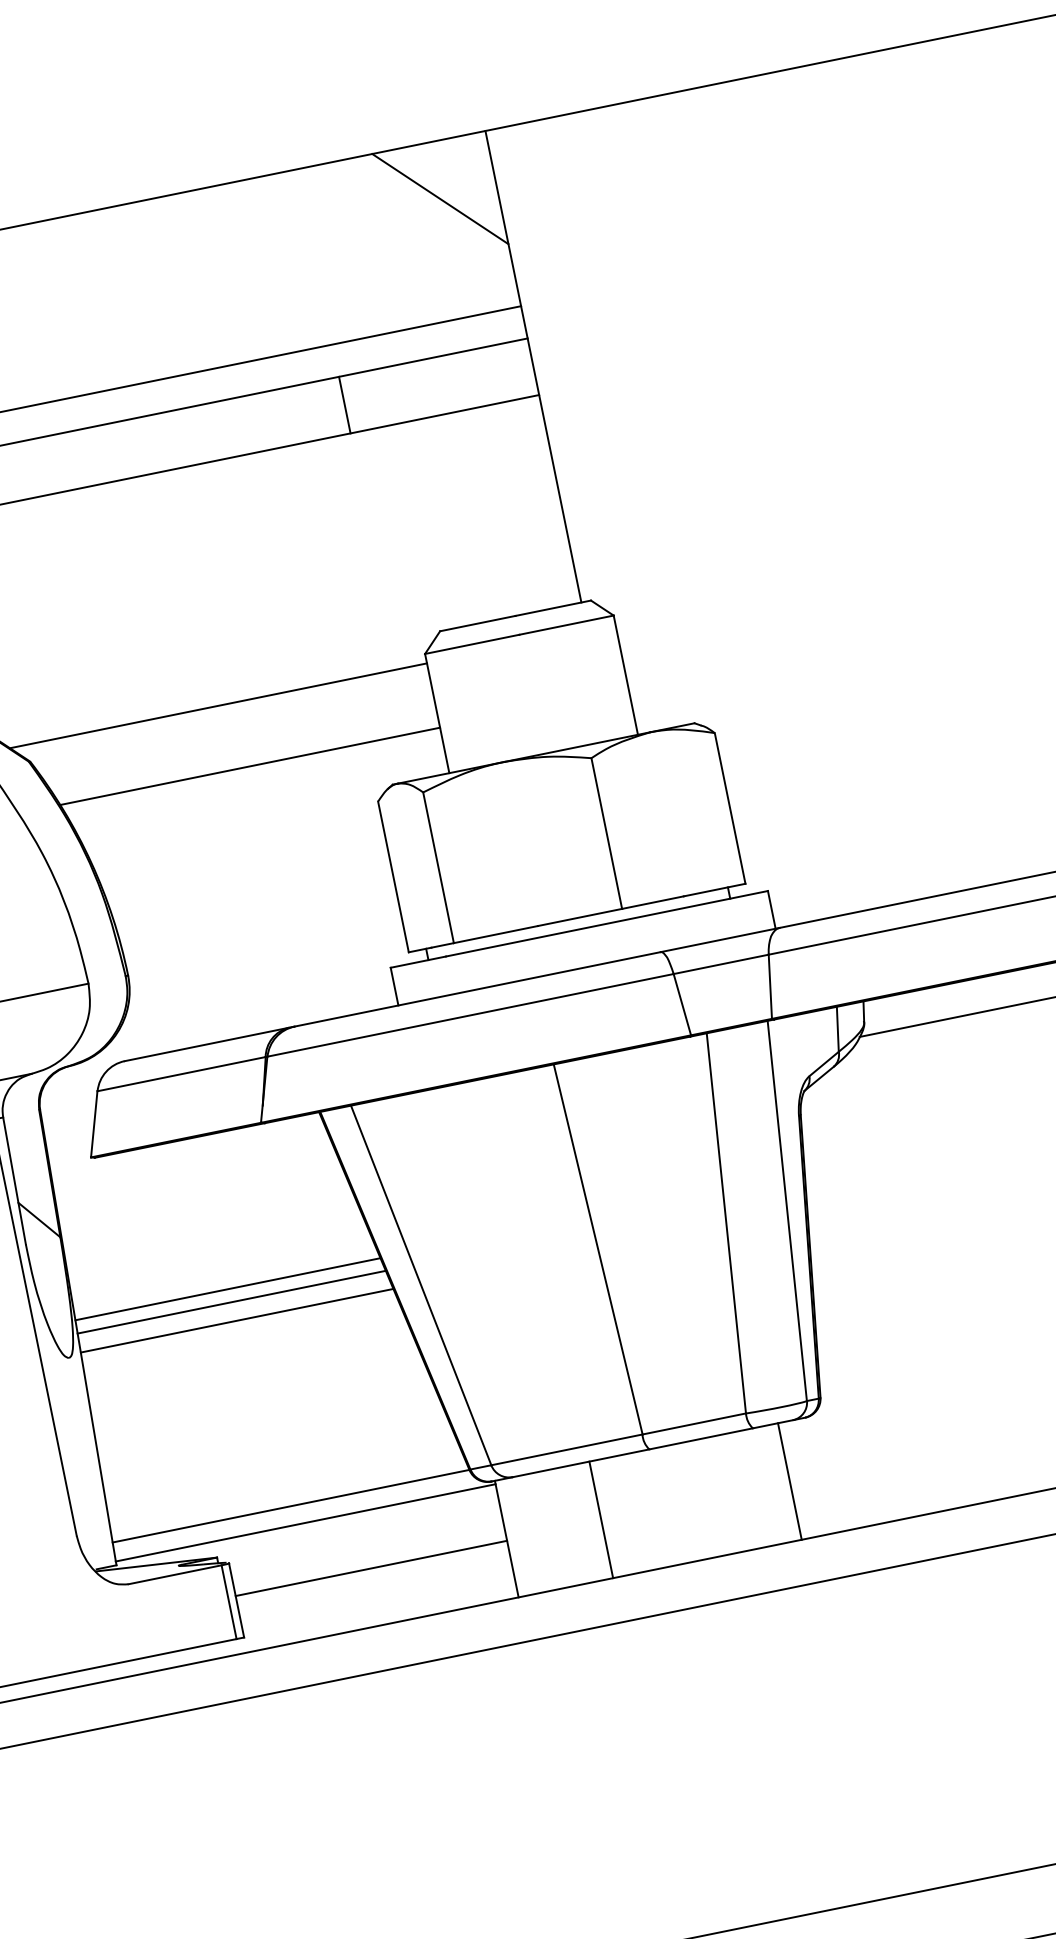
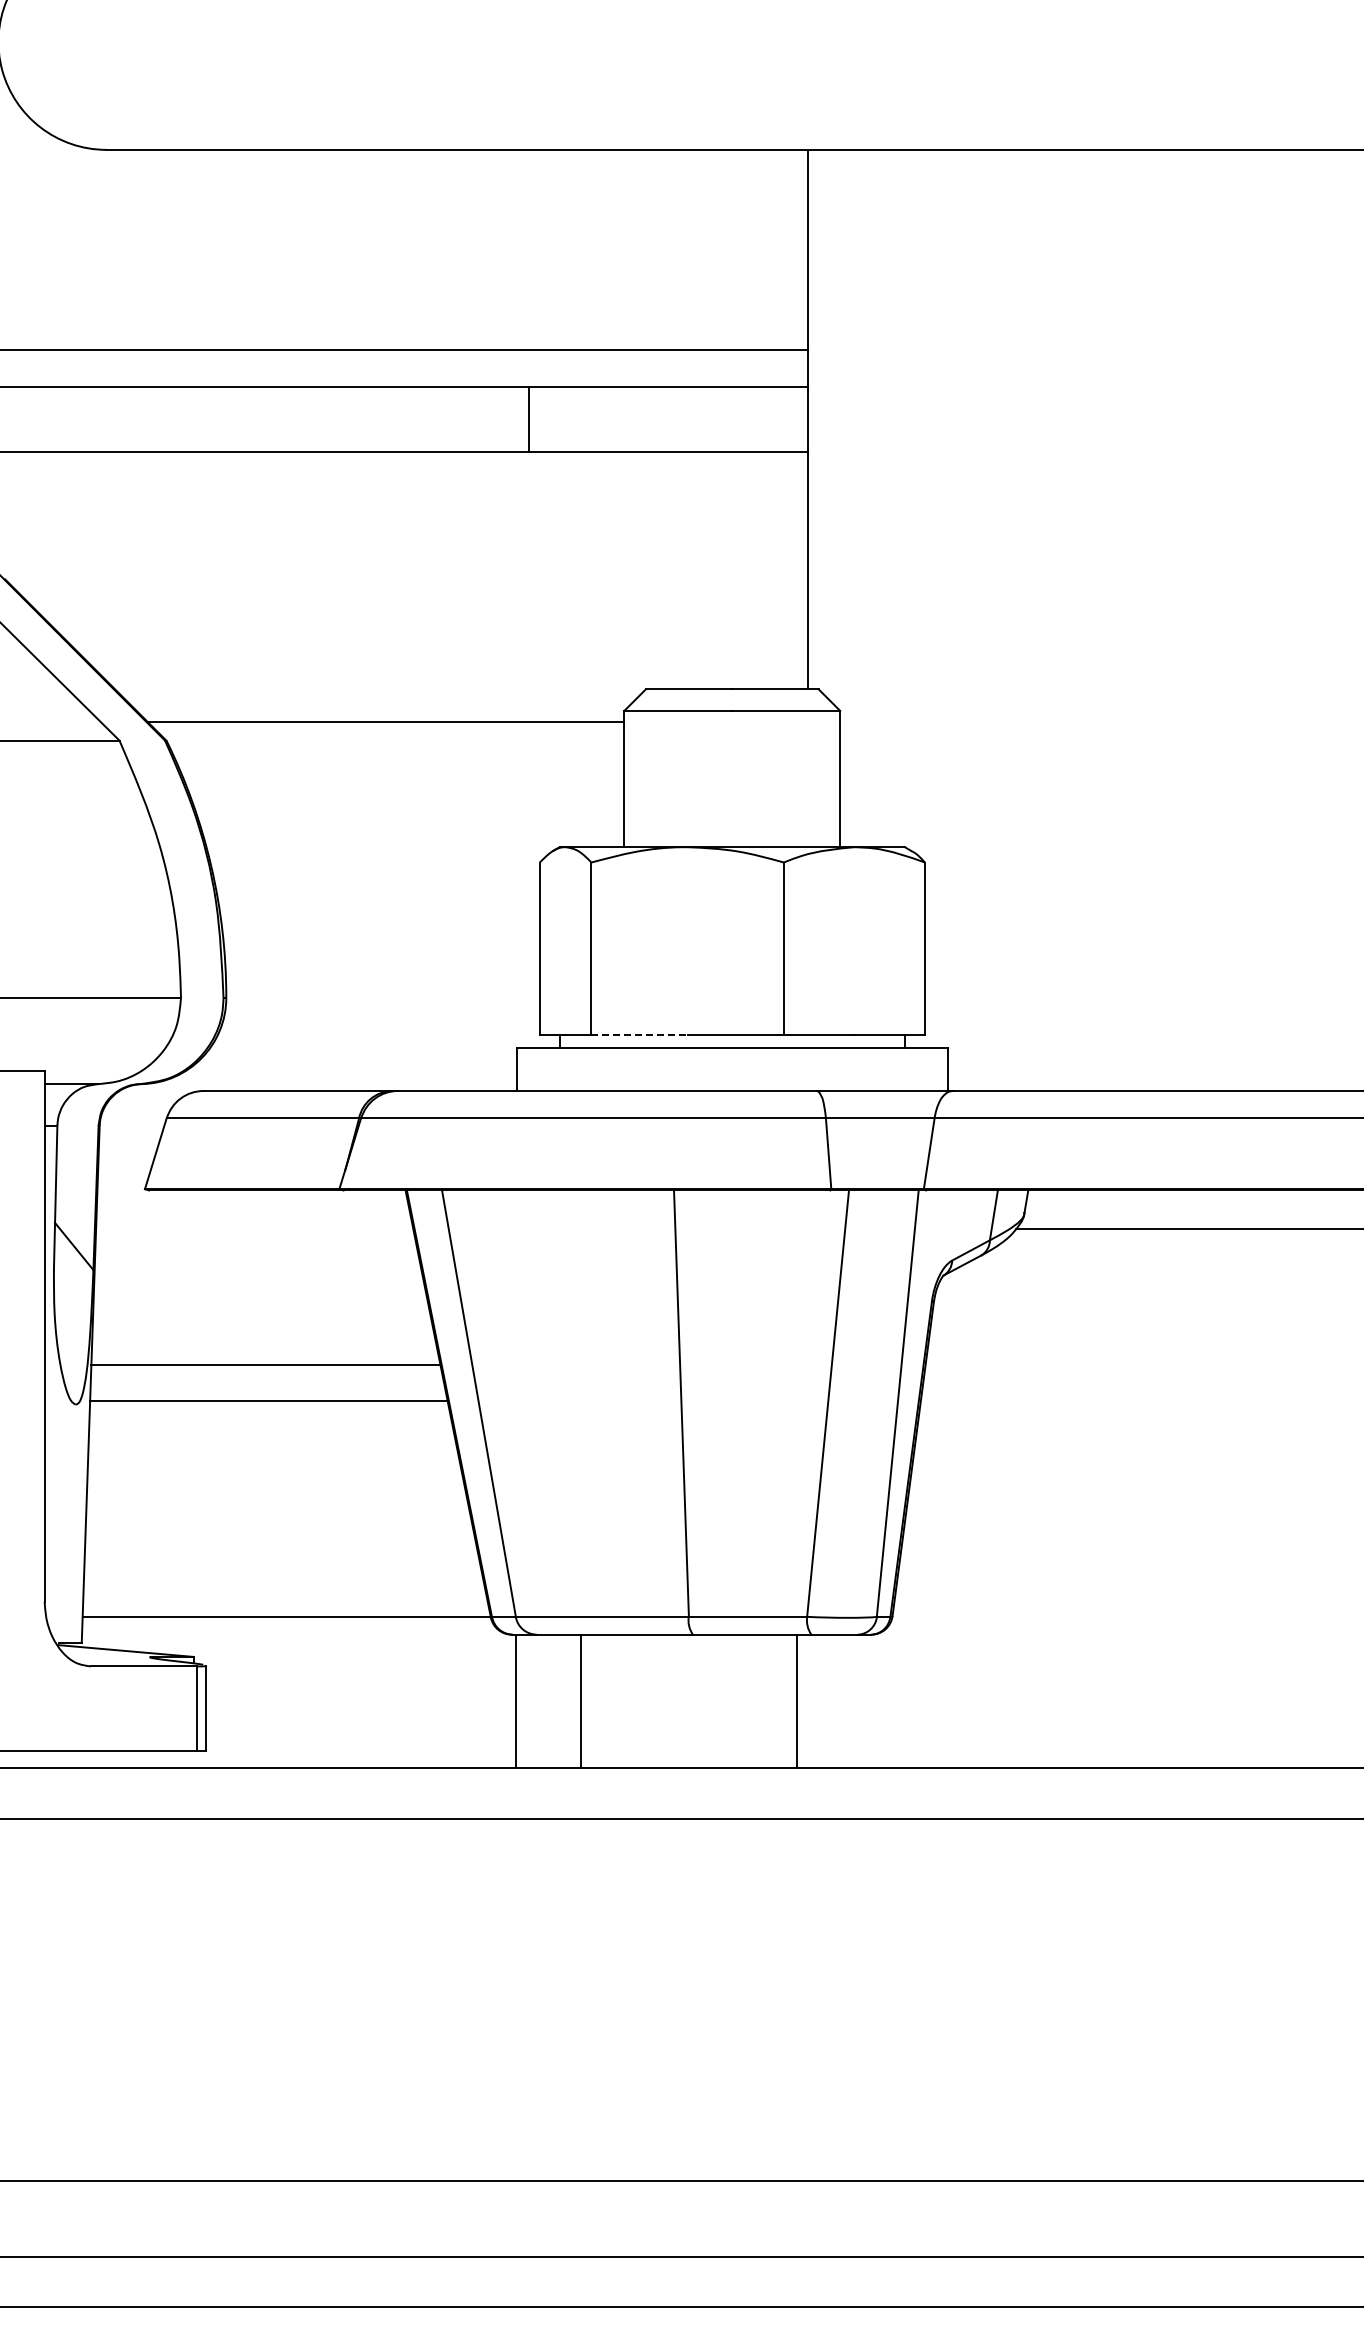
line: (440, 199) -> (742, 214), removed
line: (344, 405) -> (528, 419), moved
line: (249, 766) -> (406, 795), removed
line: (496, 934) -> (640, 1034), solid -> dashed
line: (231, 1302) -> (266, 1379), removed
line: (790, 1481) -> (797, 1701), moved
line: (601, 1519) -> (581, 1701), moved
line: (305, 1522) -> (298, 1638), removed
line: (370, 1568) -> (360, 1703), removed

